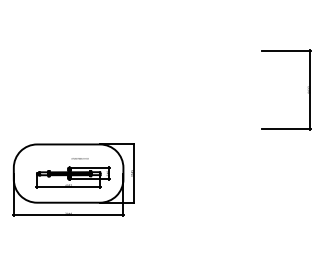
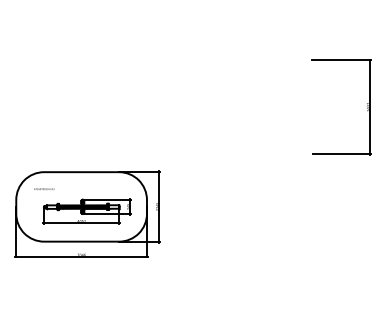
text: (80, 158) -> (44, 188), moved

